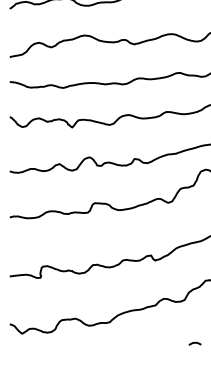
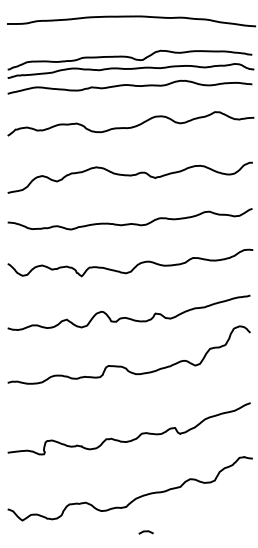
line: (194, 343) -> (145, 532), moved

